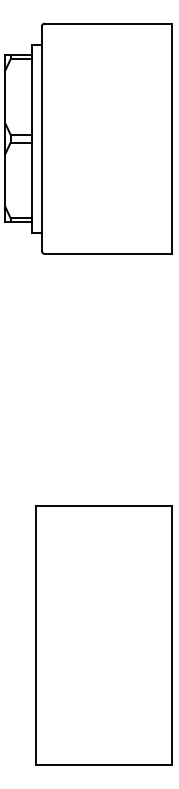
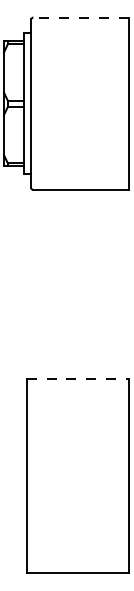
line: (108, 23) -> (81, 17), solid -> dashed
line: (104, 506) -> (78, 379), solid -> dashed

